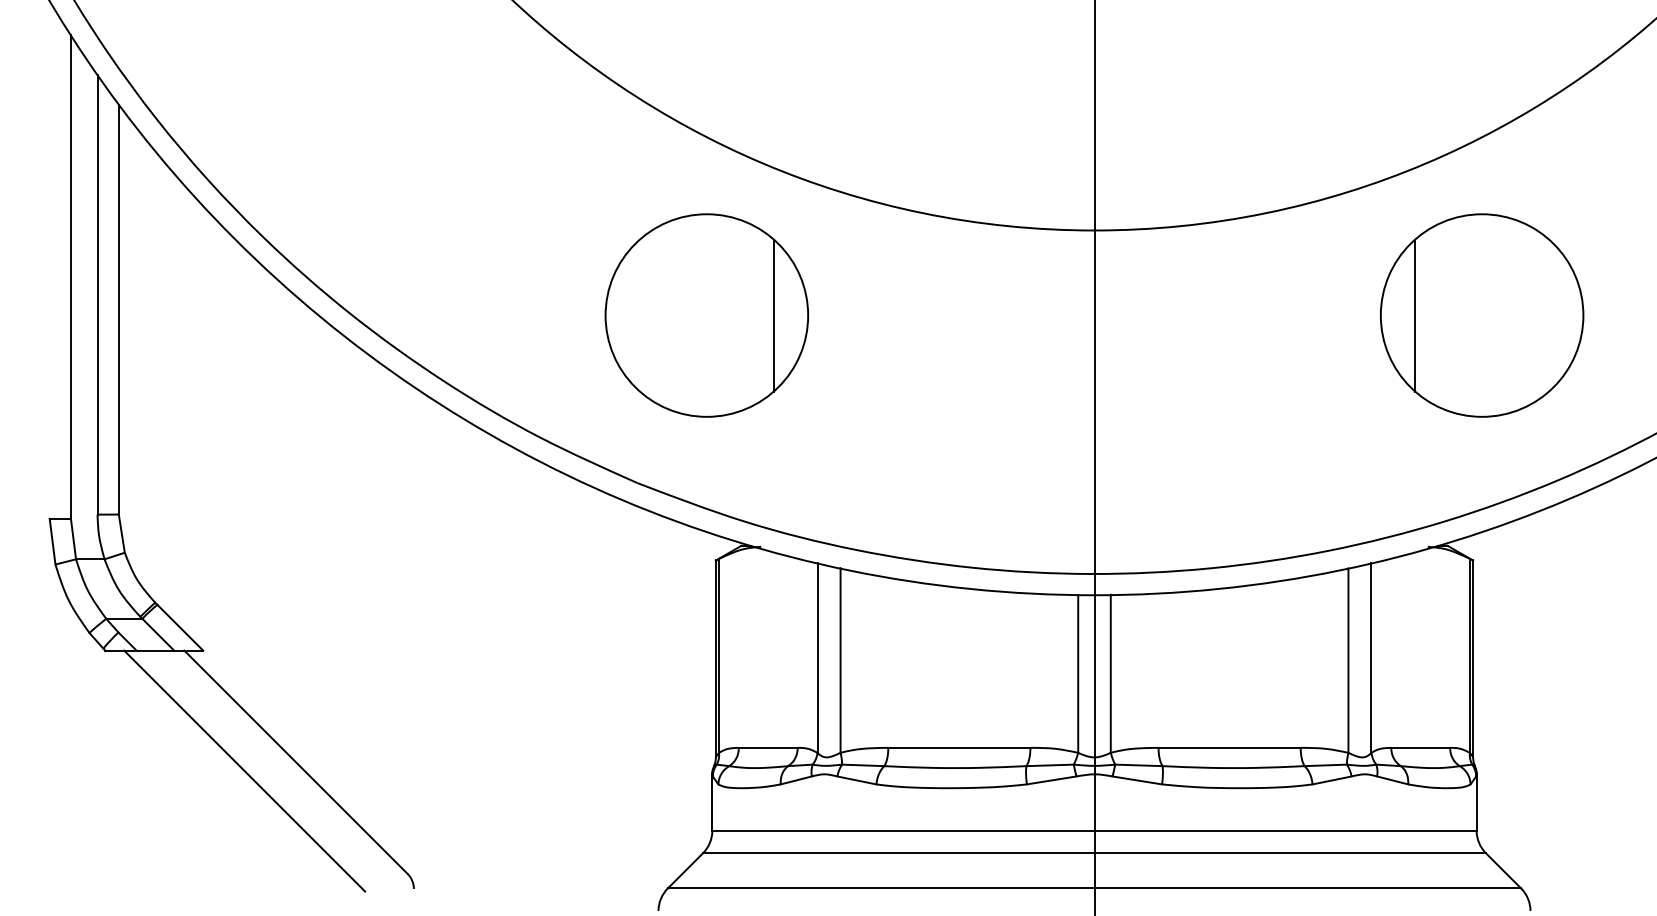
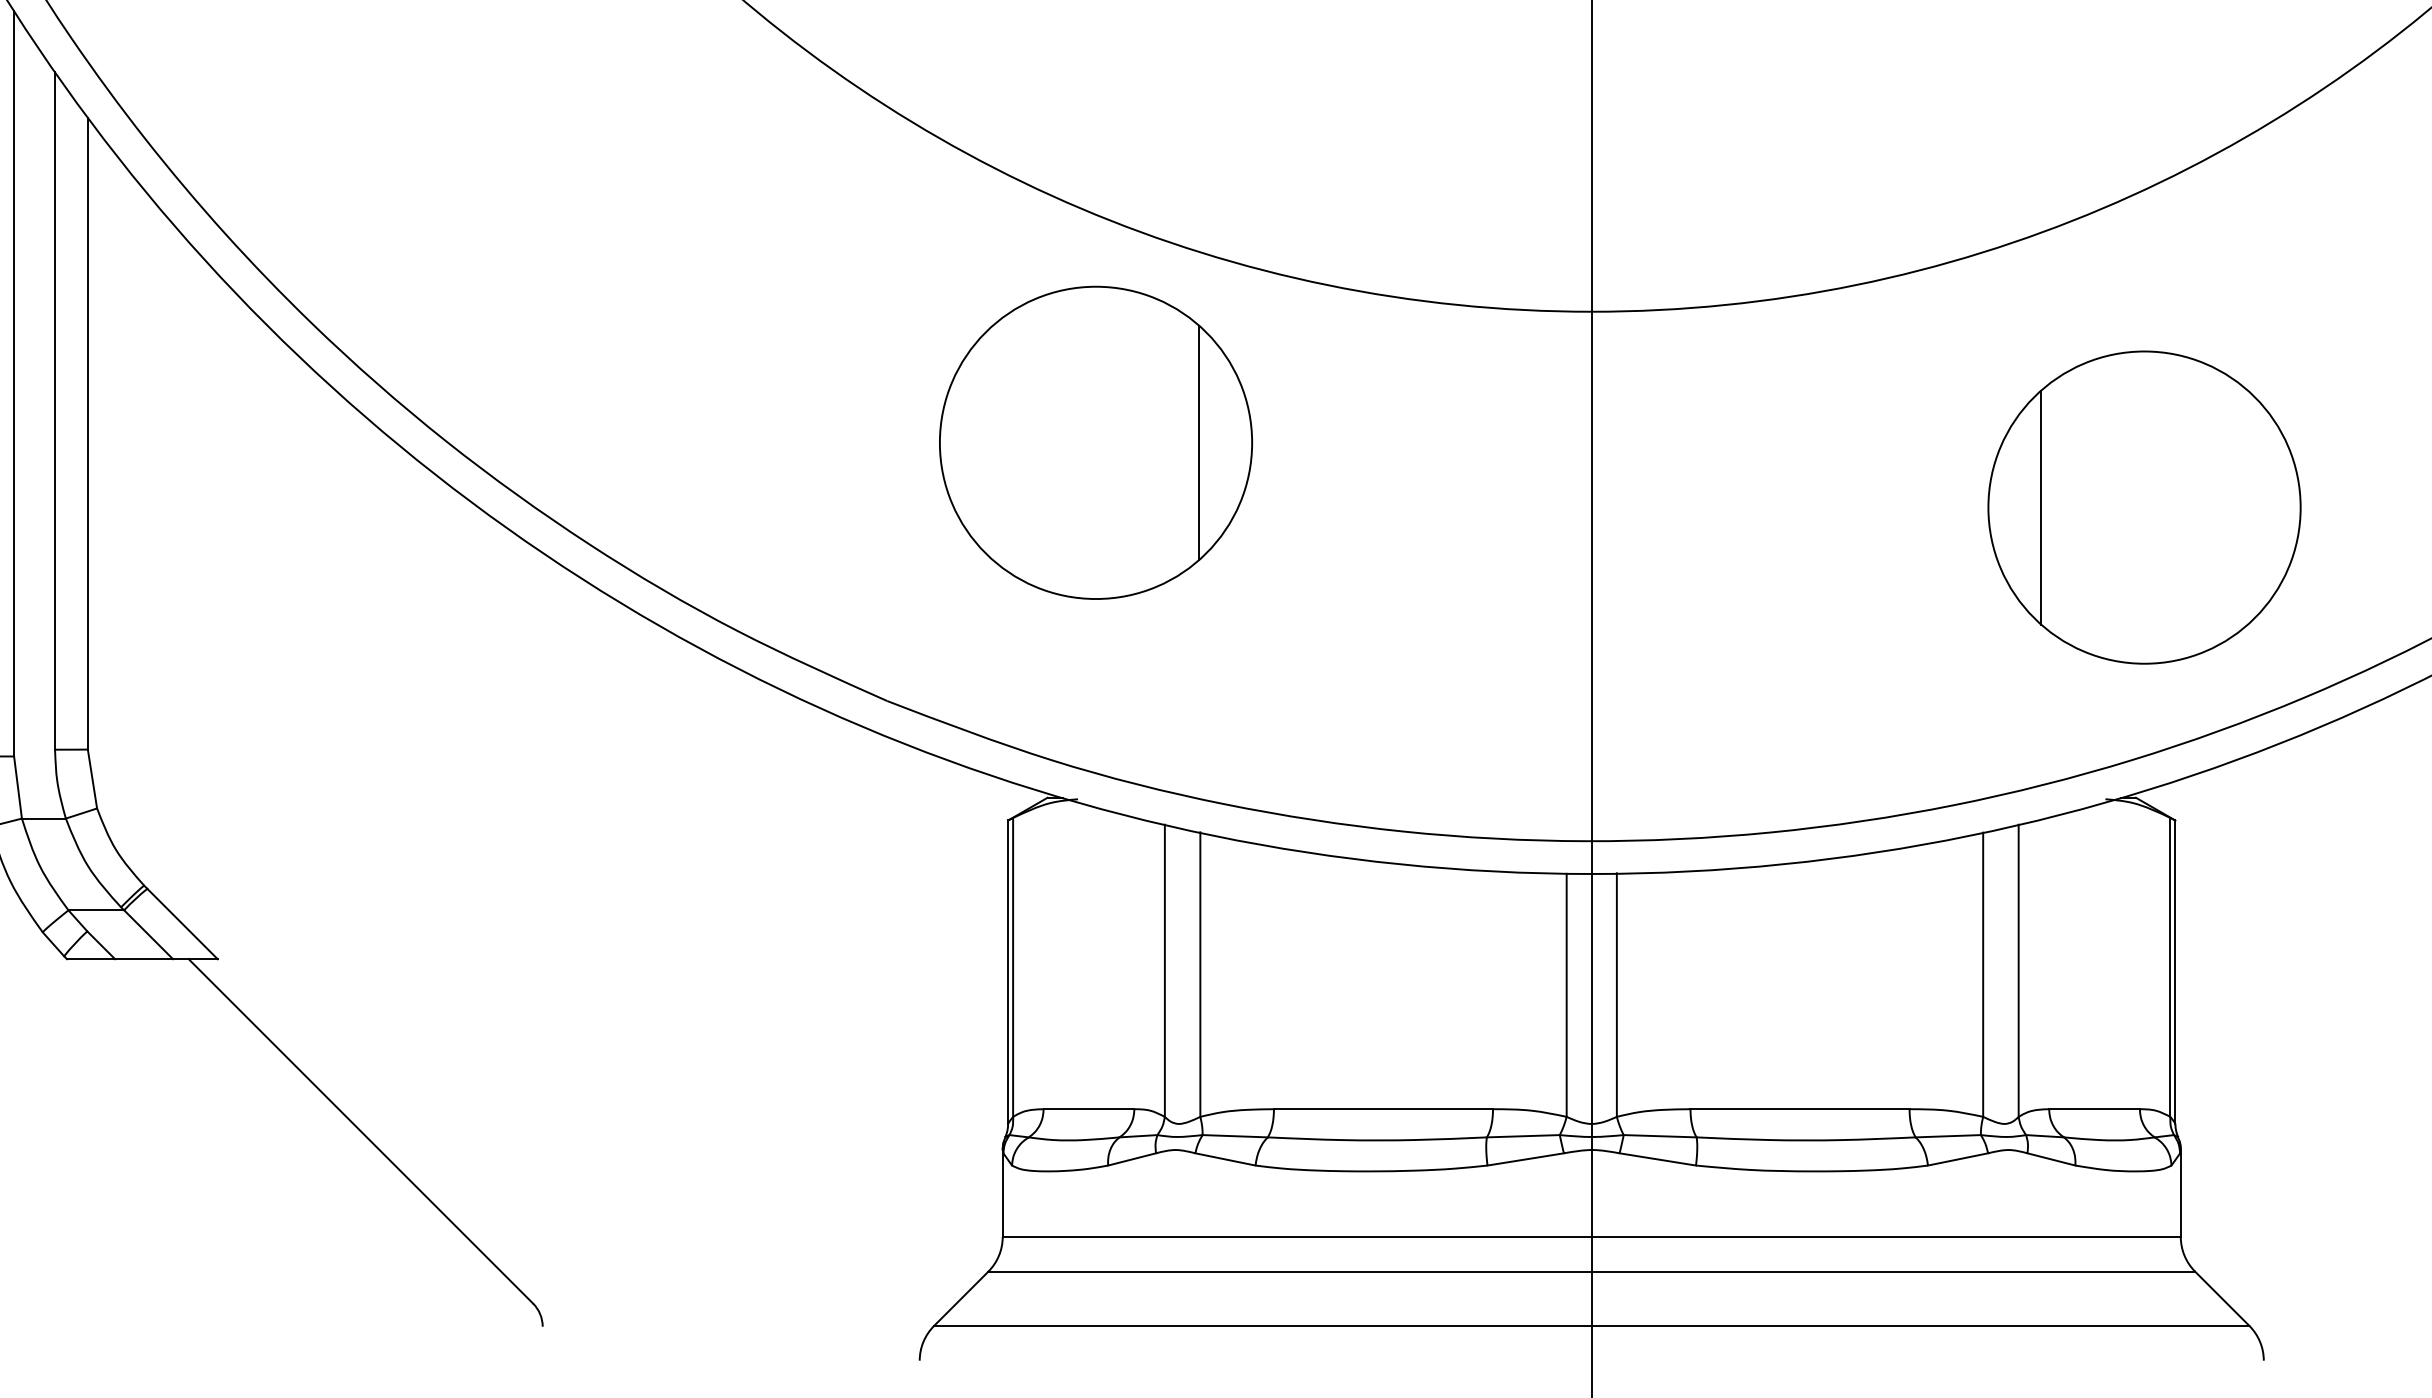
part: (706, 315) -> (1095, 442), moved
part: (1482, 315) -> (2145, 507), moved
line: (244, 770) -> (281, 1144), removed

